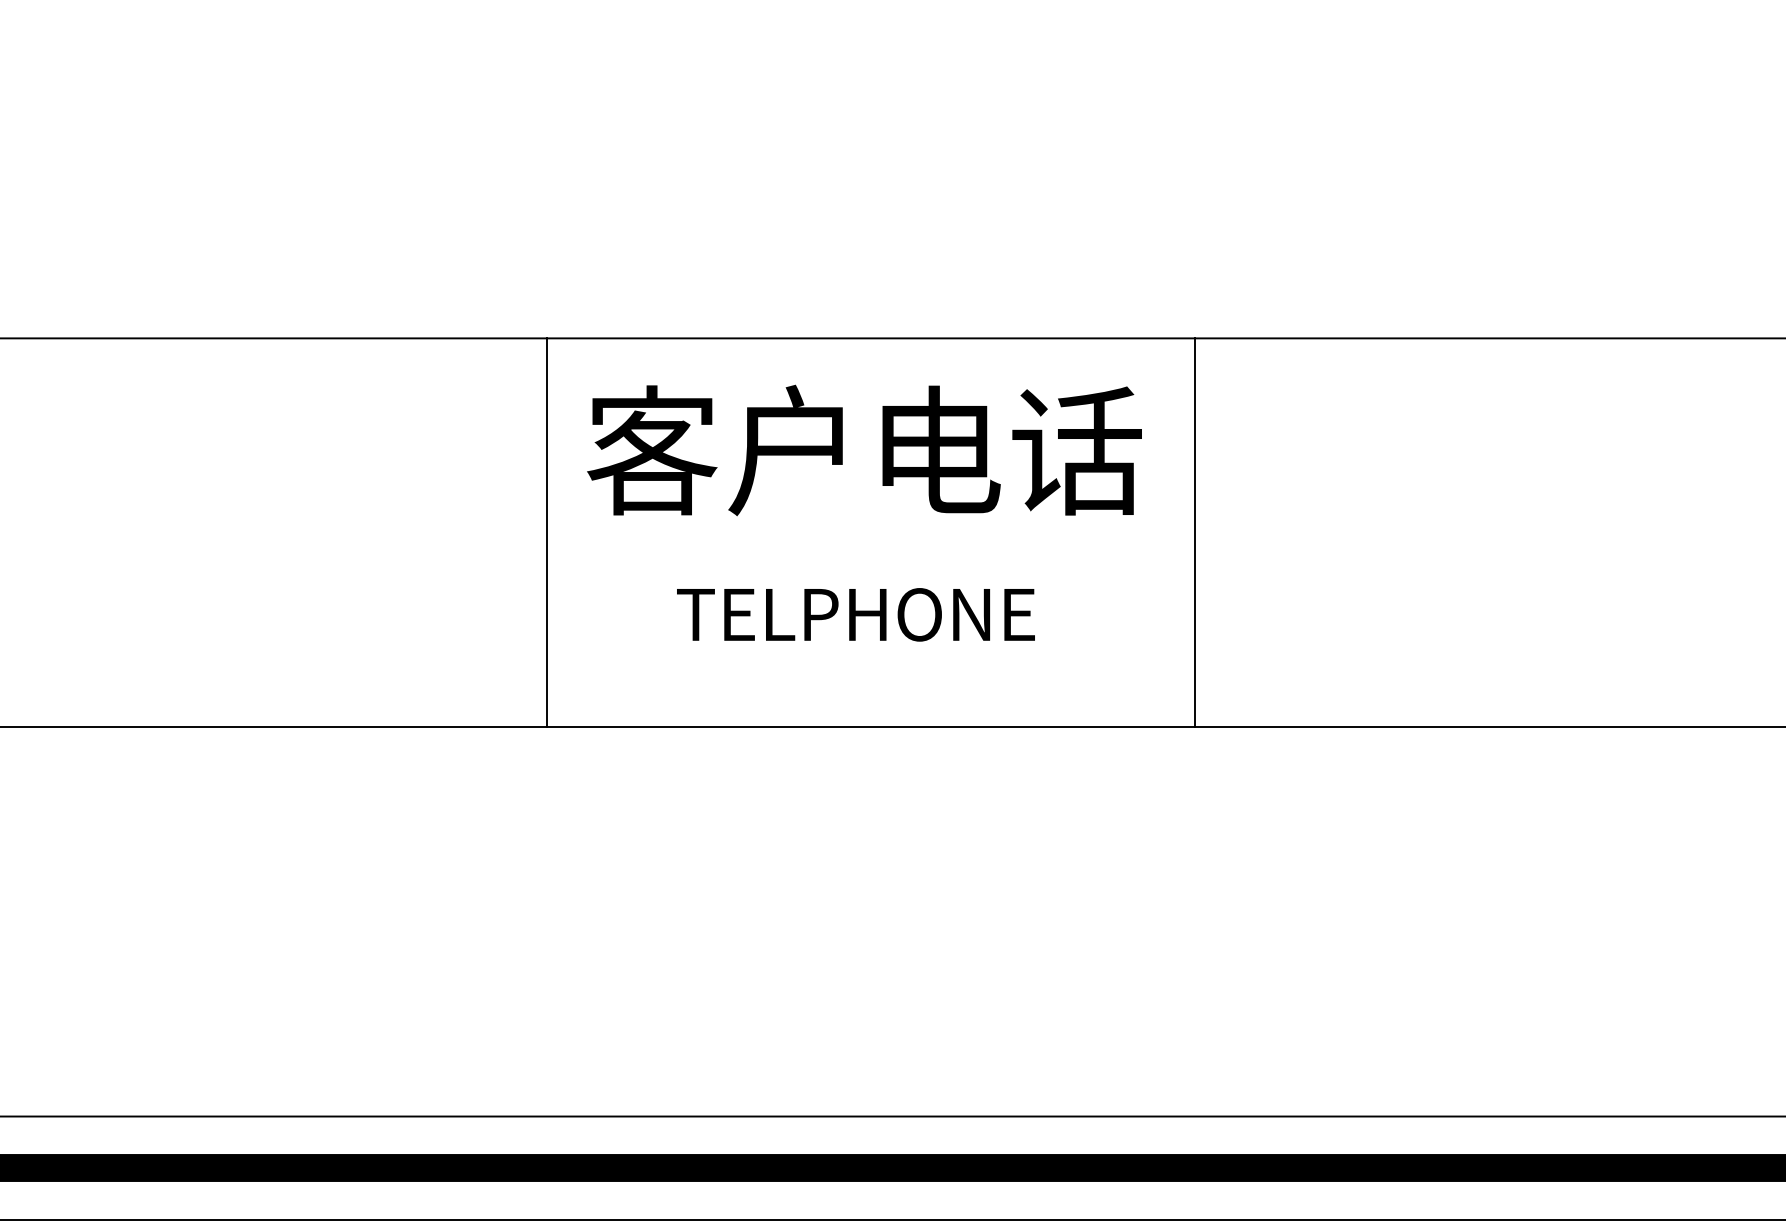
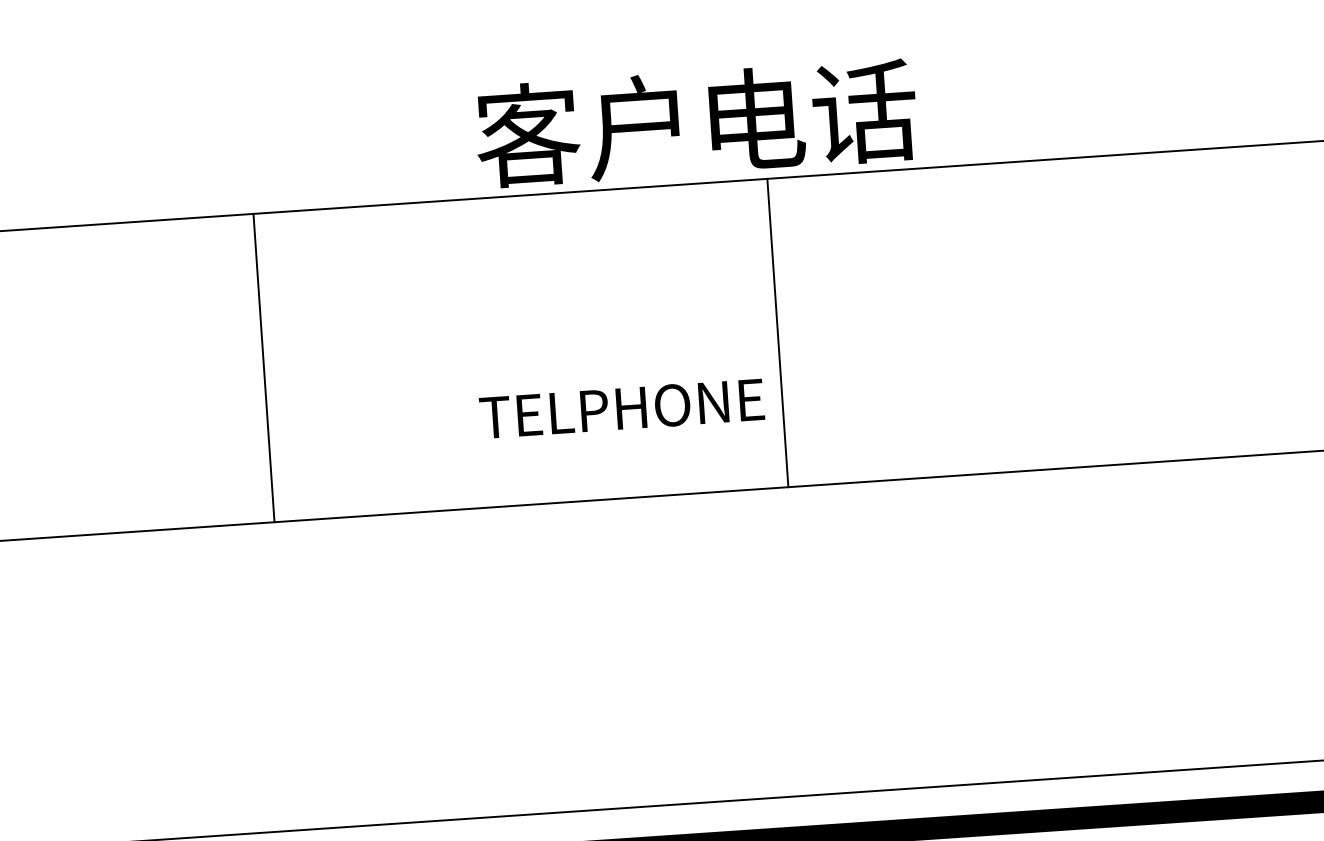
text: (864, 450) -> (696, 123), moved
text: (855, 614) -> (621, 408), moved

